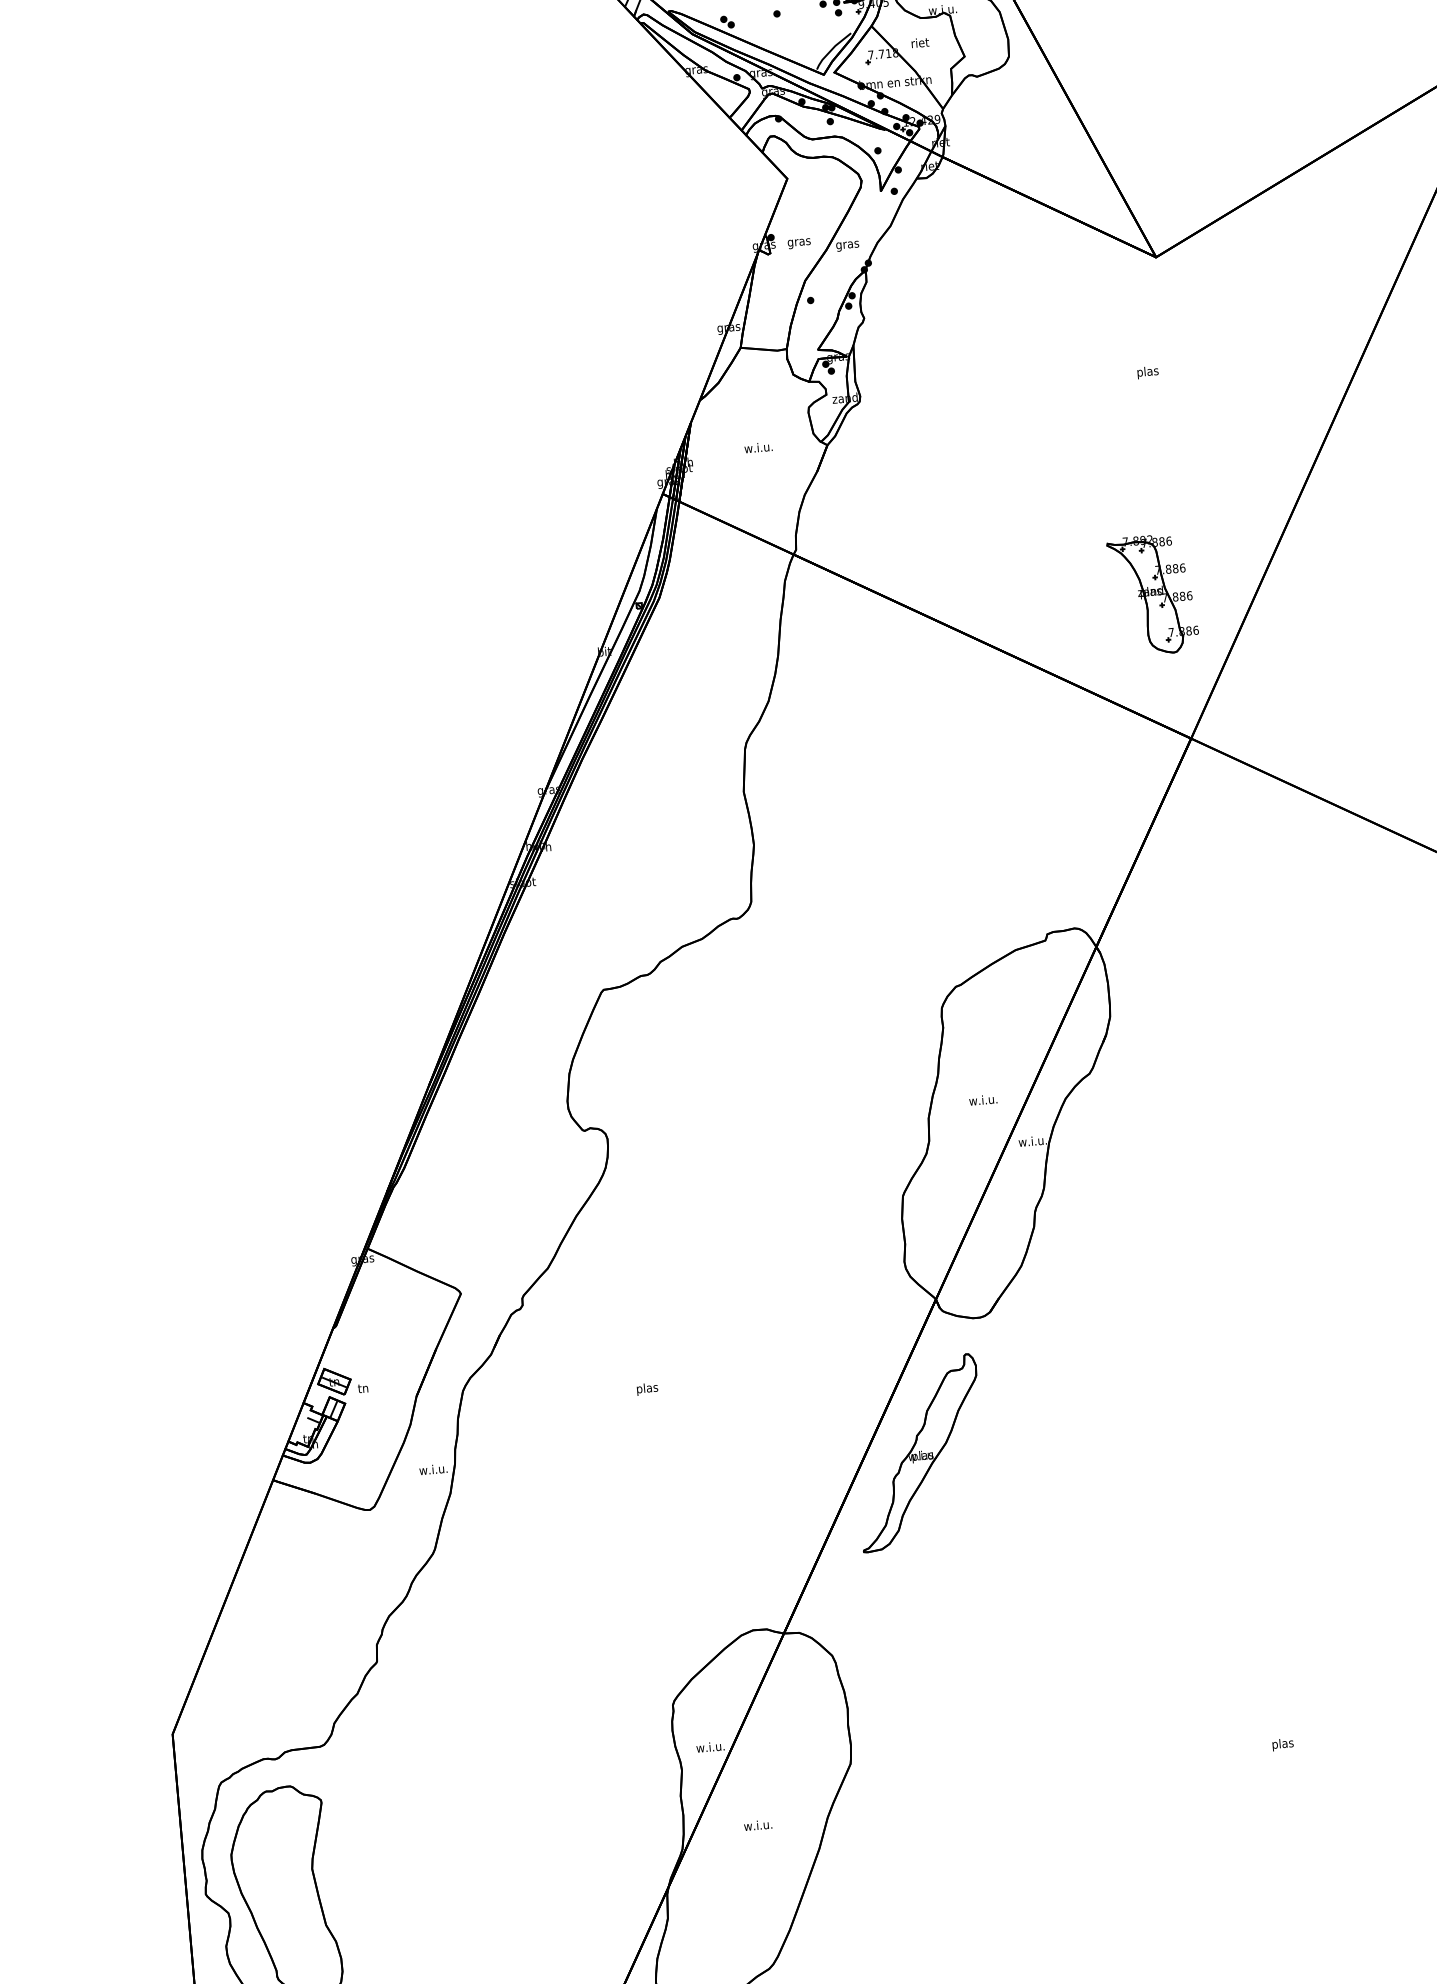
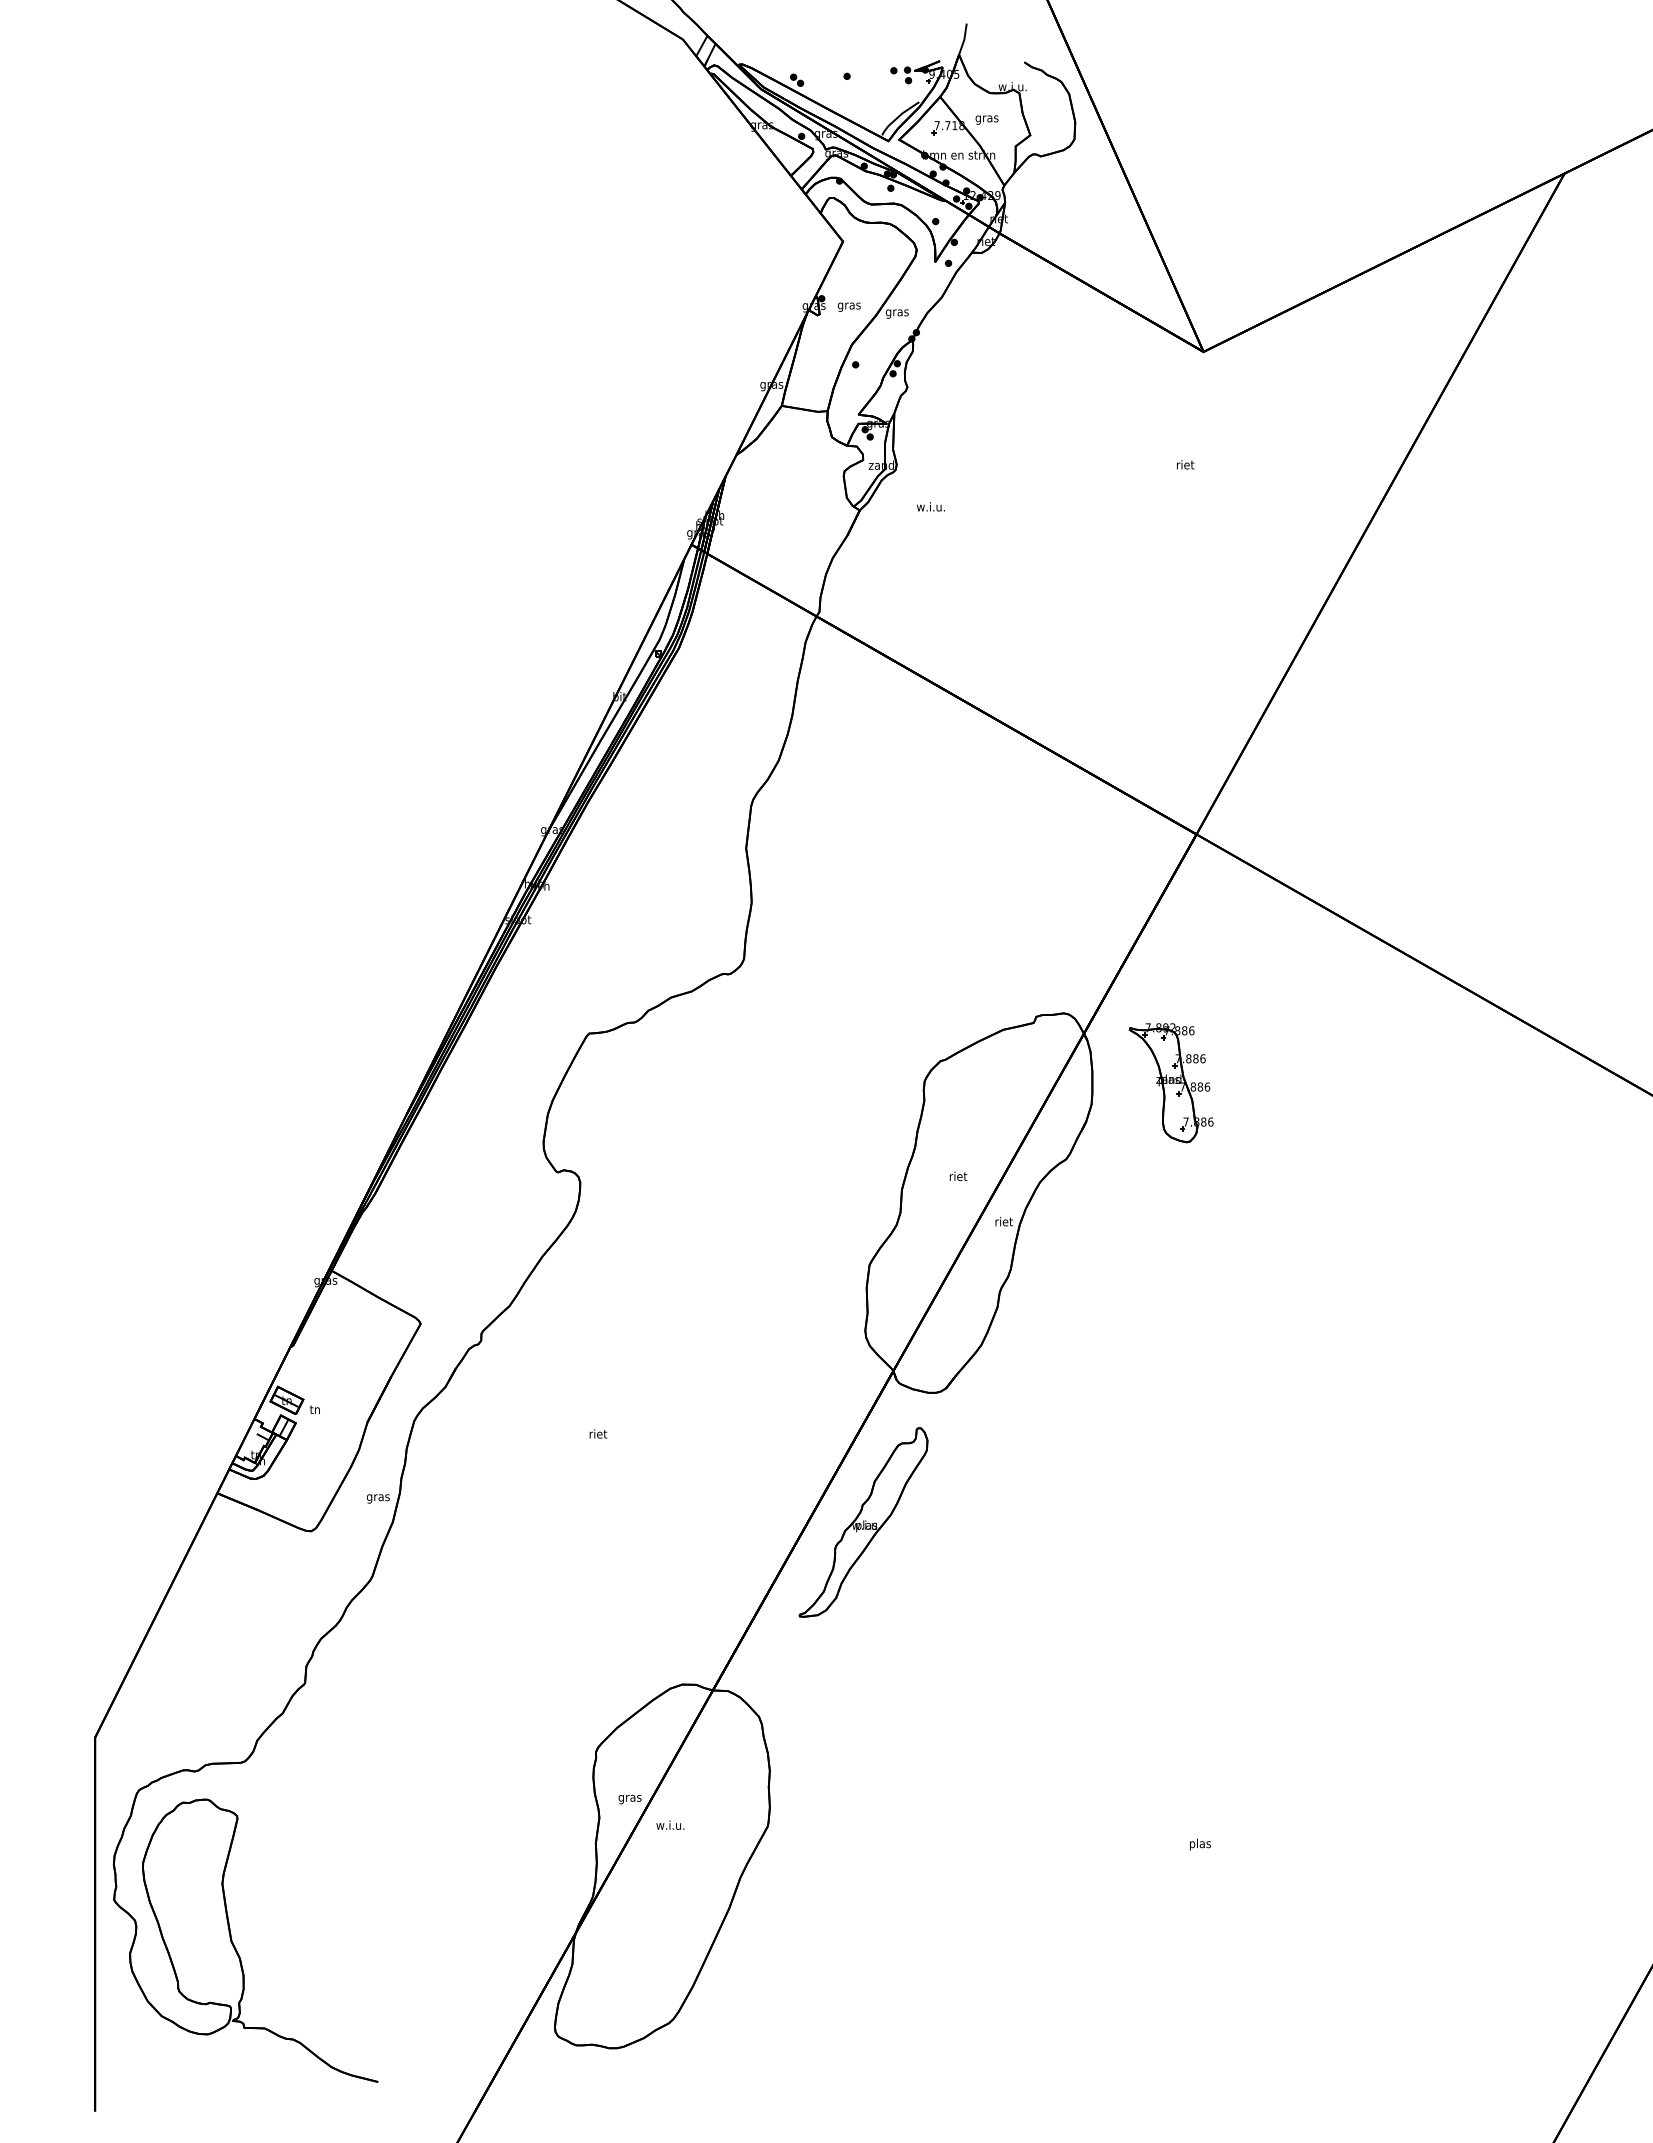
text: (919, 43) -> (986, 118), riet -> gras
text: (1148, 372) -> (1185, 465), plas -> riet
text: (758, 447) -> (930, 506), moved
part: (1152, 595) -> (1170, 1083), moved
text: (982, 1100) -> (957, 1176), w.i.u. -> riet
text: (1032, 1141) -> (1003, 1221), w.i.u. -> riet
text: (646, 1389) -> (597, 1435), plas -> riet
text: (433, 1470) -> (377, 1497), w.i.u. -> gras
text: (710, 1748) -> (629, 1798), w.i.u. -> gras
text: (758, 1824) -> (670, 1824), moved

